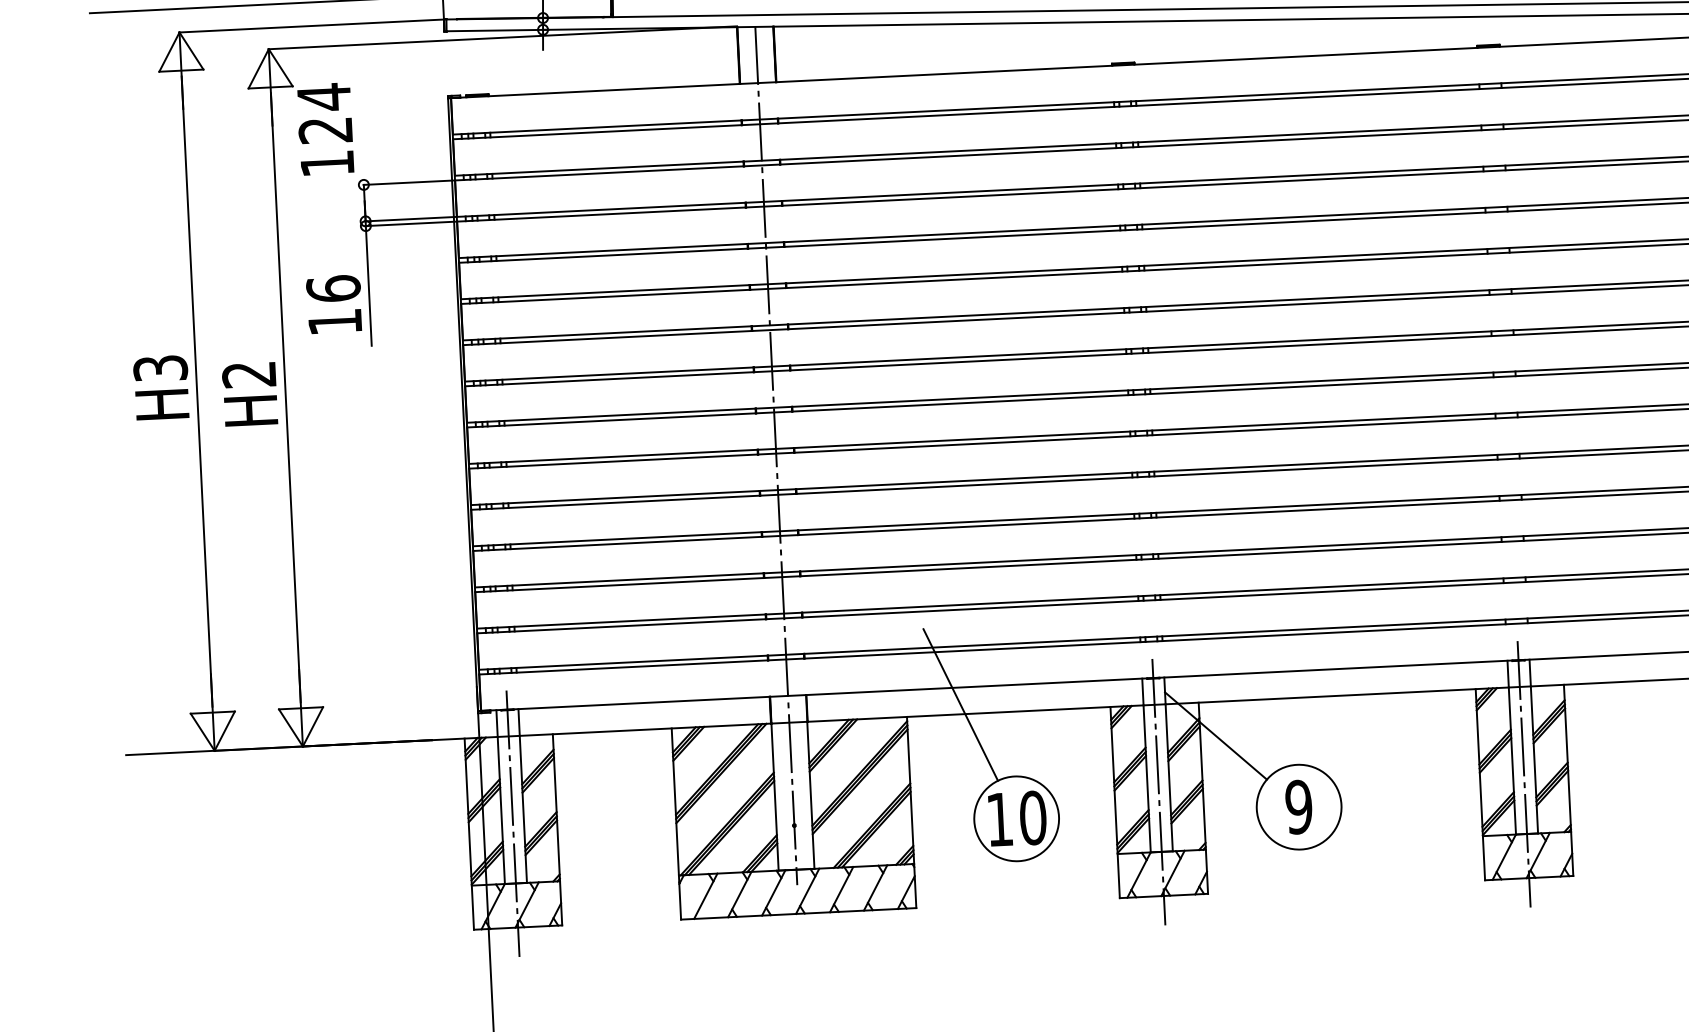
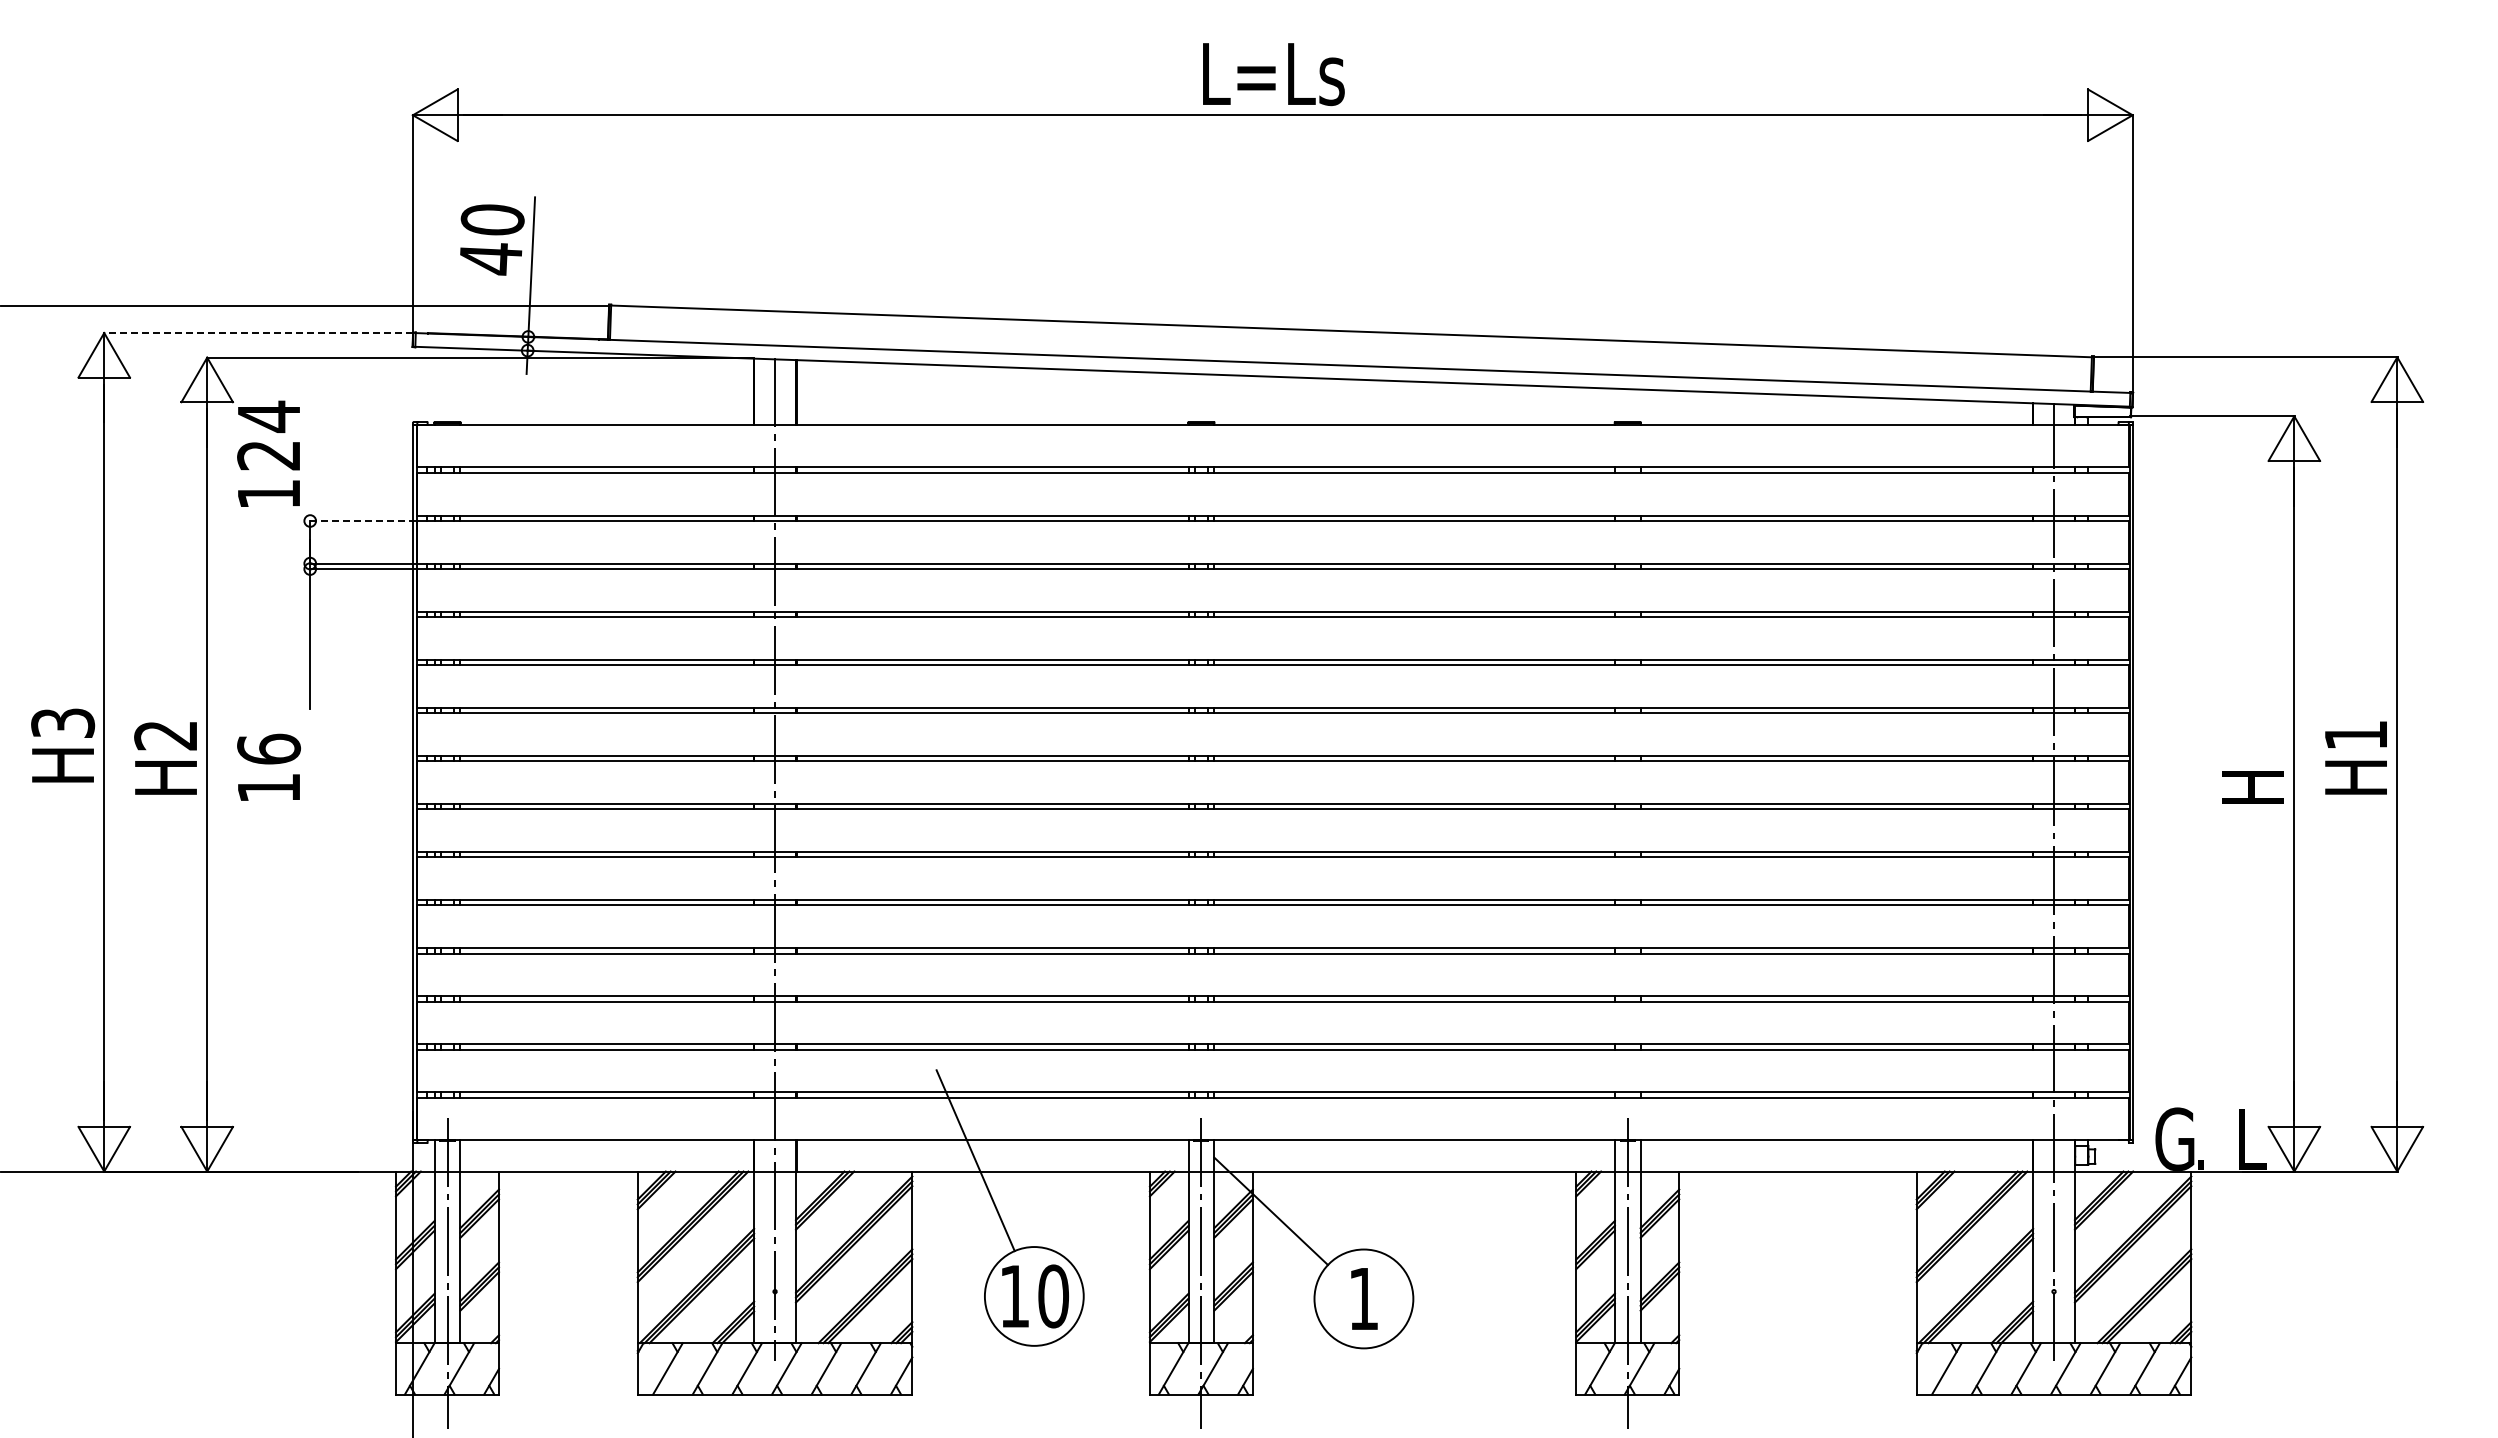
line: (311, 26) -> (258, 333), solid -> dashed
line: (408, 183) -> (362, 521), solid -> dashed
text: (333, 303) -> (268, 766), moved
text: (1298, 806) -> (1363, 1298), 9 -> 1

